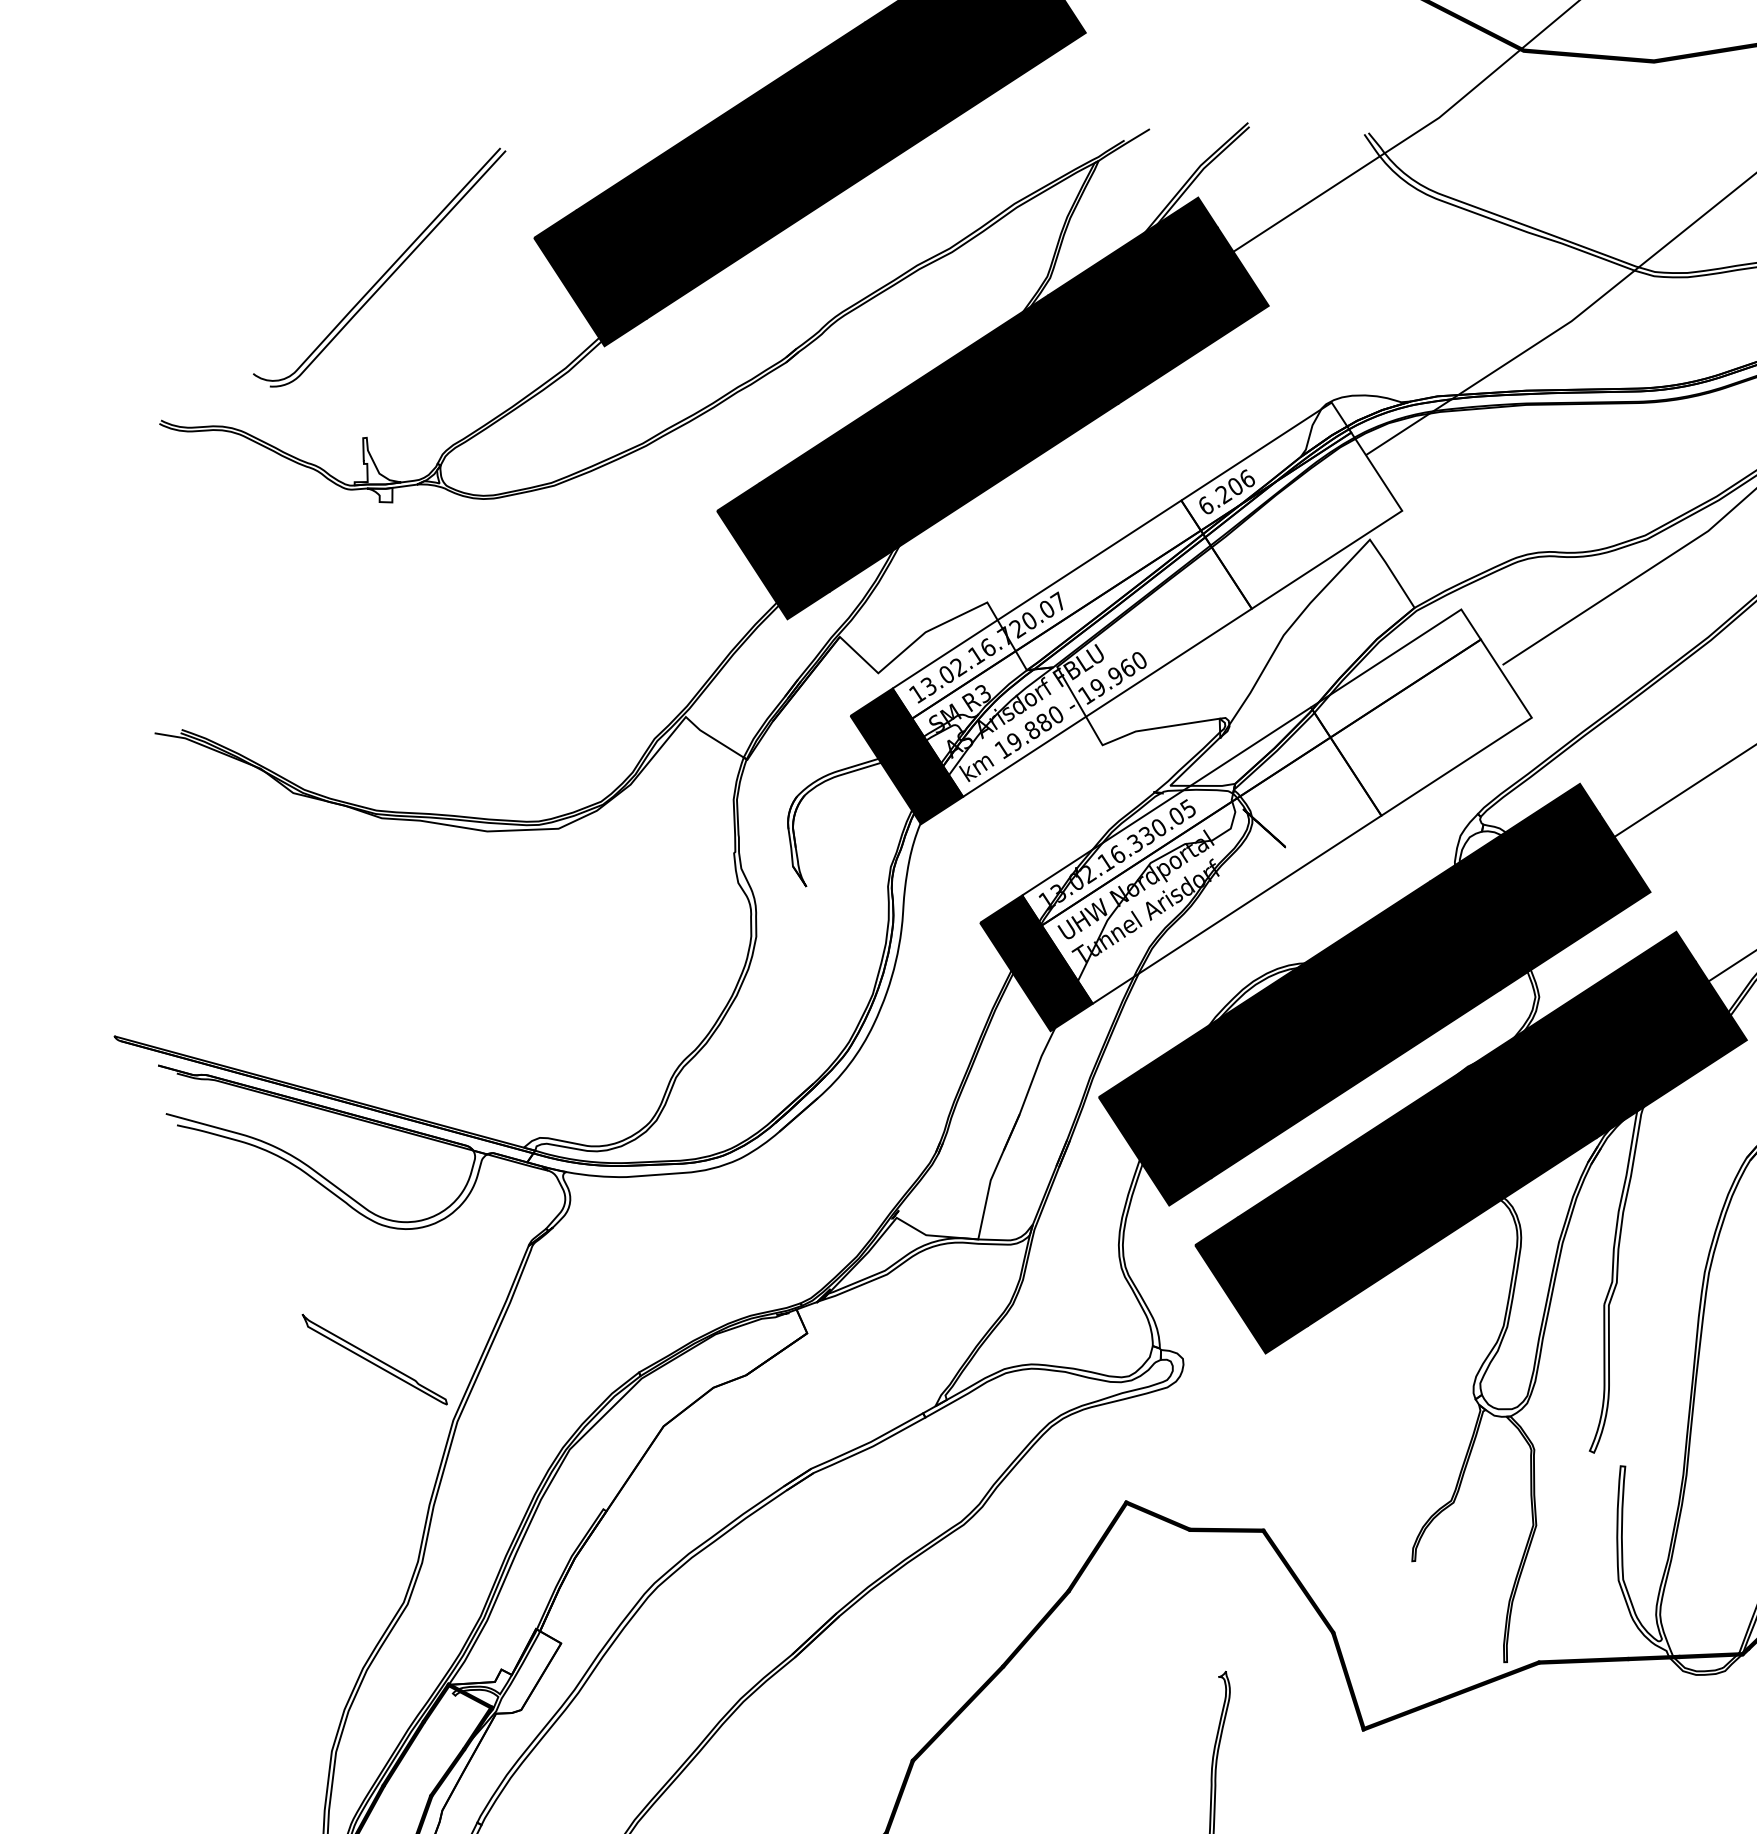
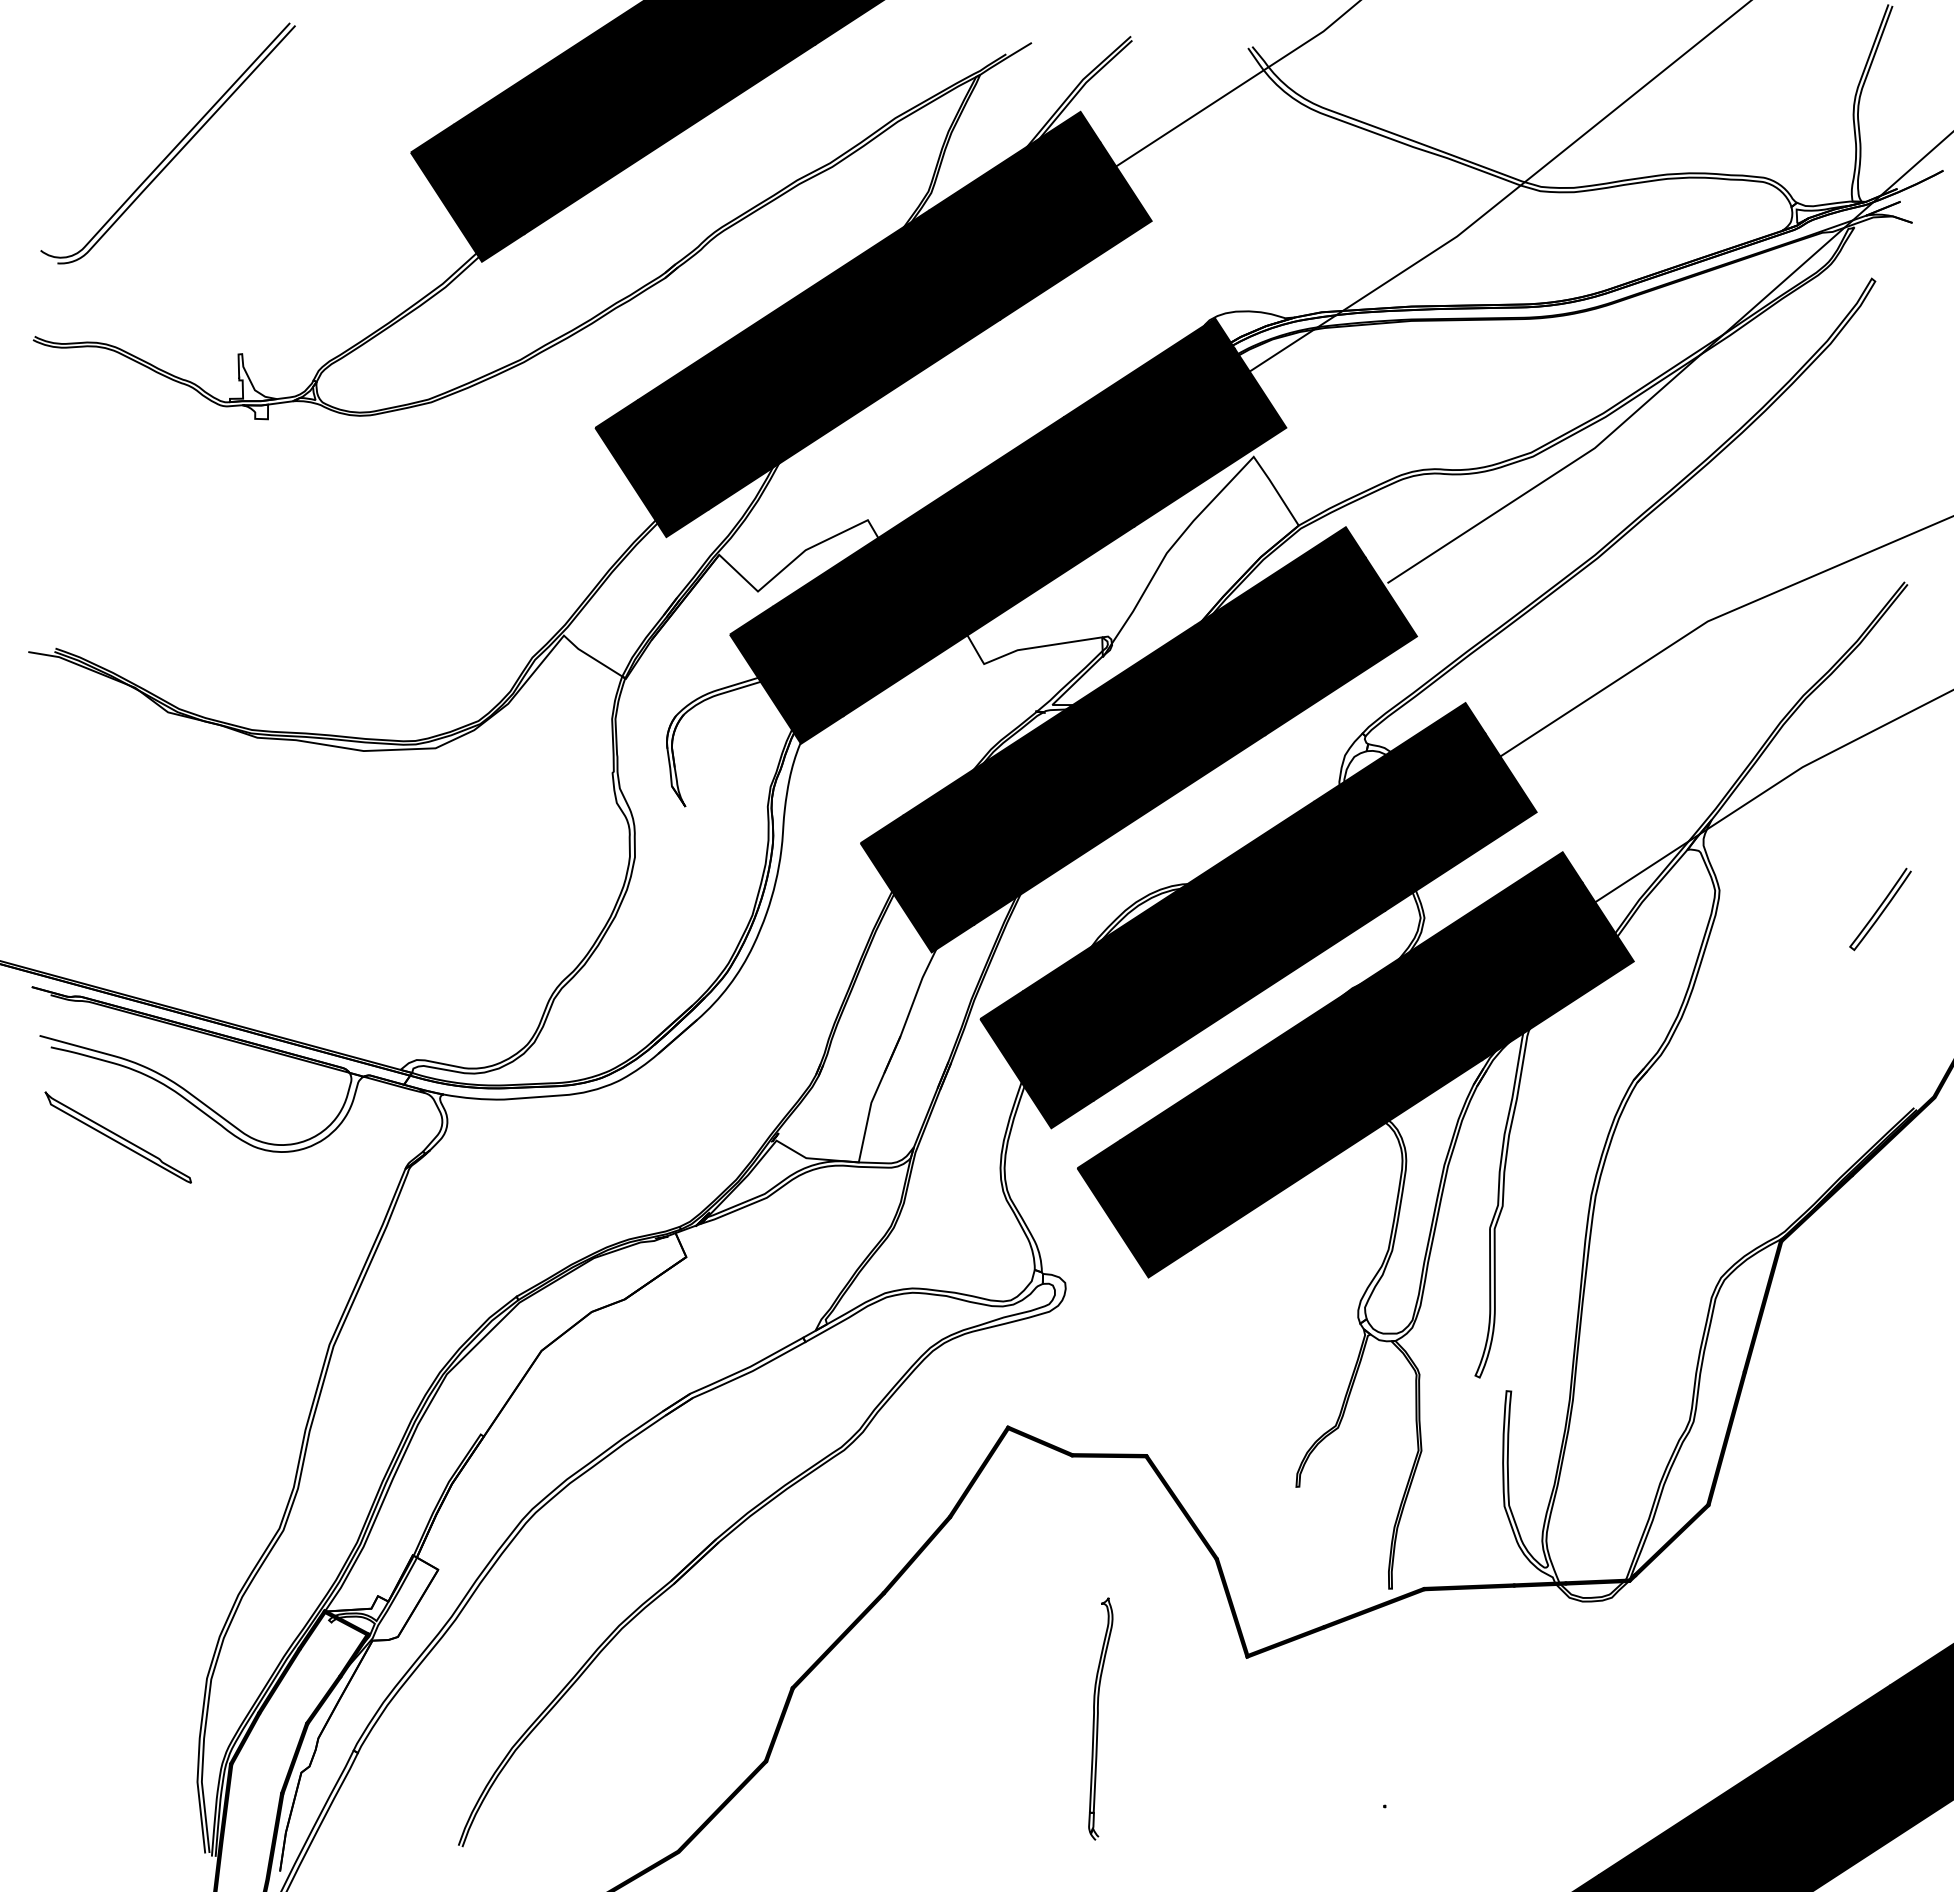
part: (384, 272) -> (173, 148), moved
fill: (1147, 599) -> (1029, 517), added
fill: (1276, 806) -> (1159, 725), added
part: (374, 1359) -> (117, 1137), moved

